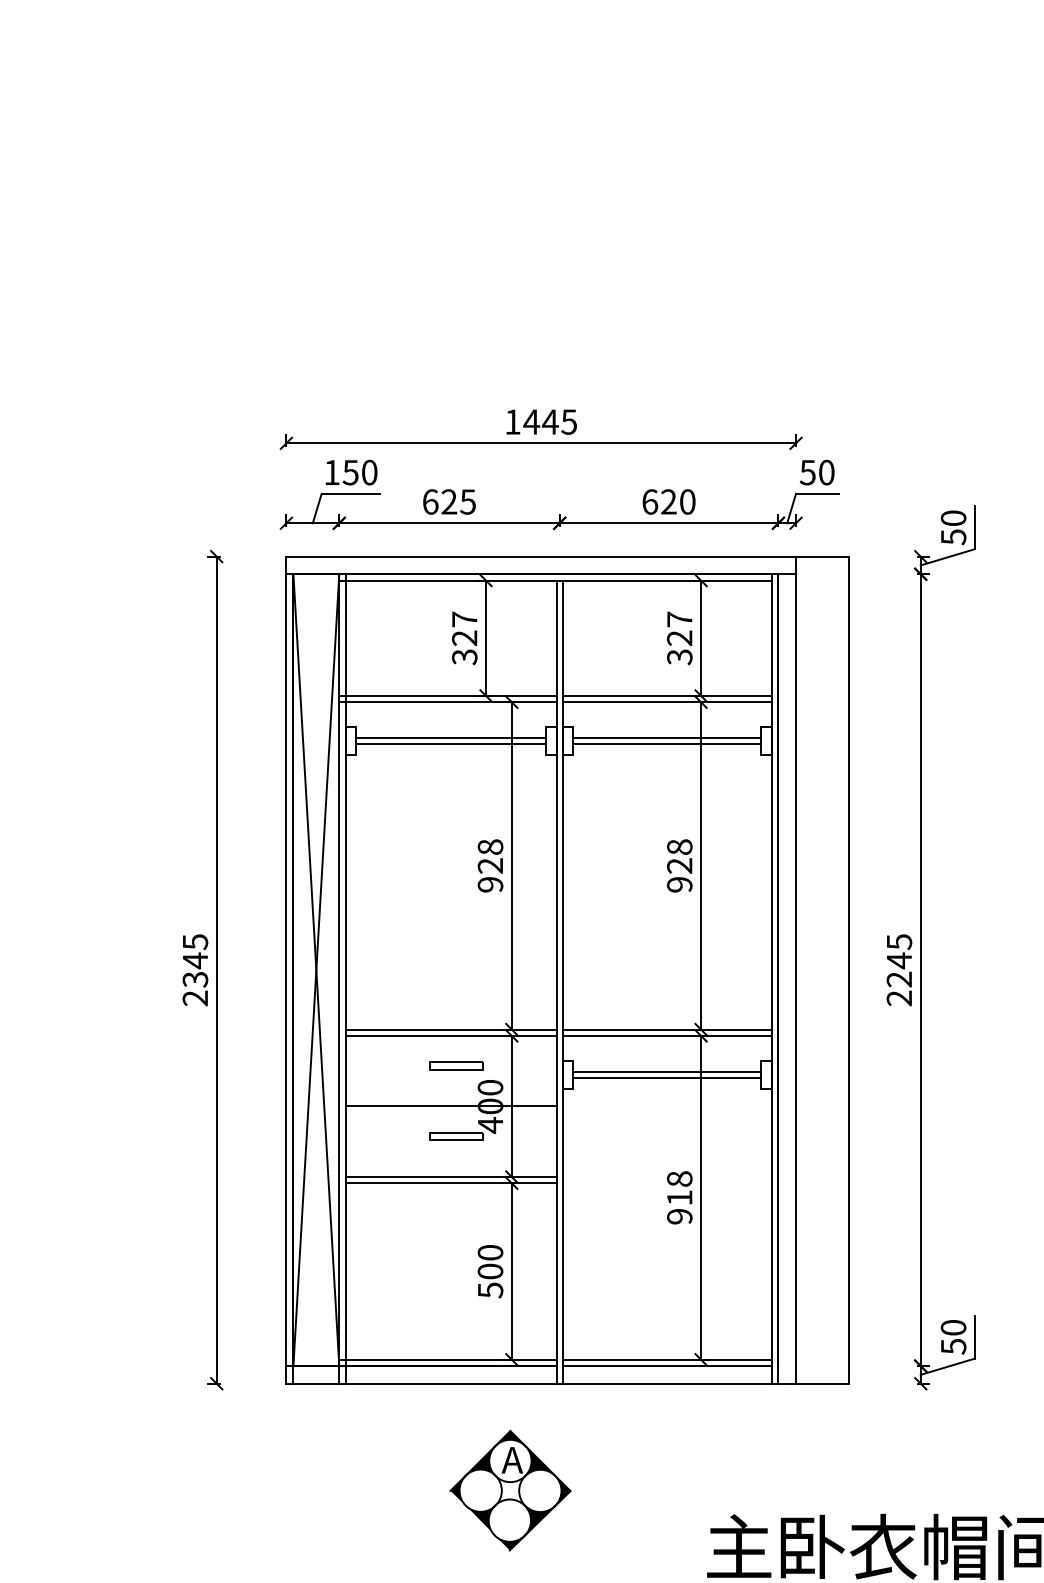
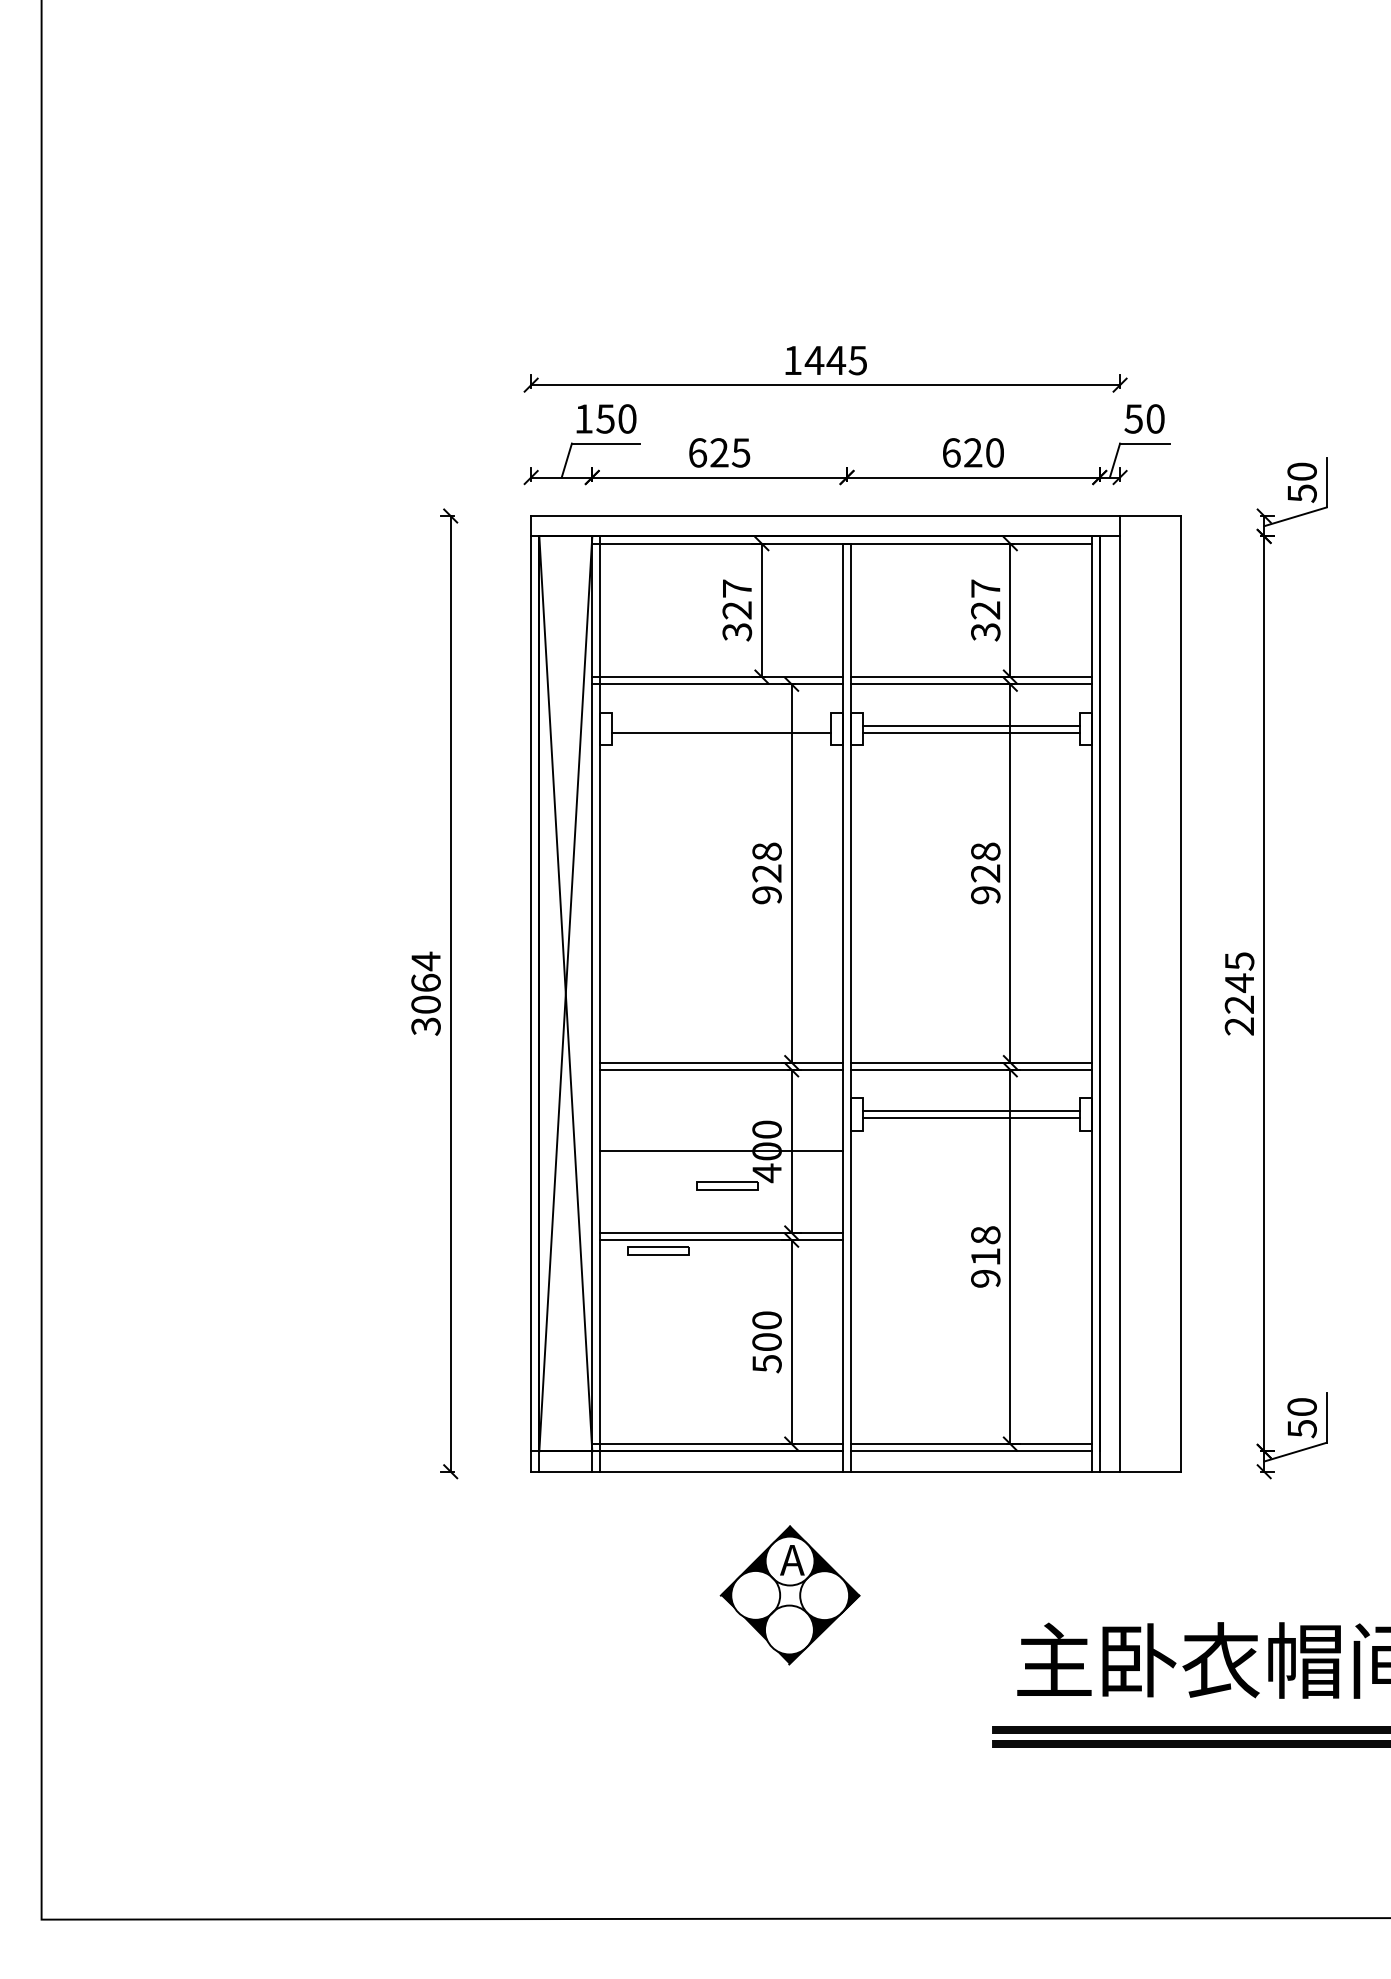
line: (451, 737) -> (721, 725), removed
text: (194, 969) -> (425, 993), 2345 -> 3064
part: (456, 1065) -> (658, 1250), moved

